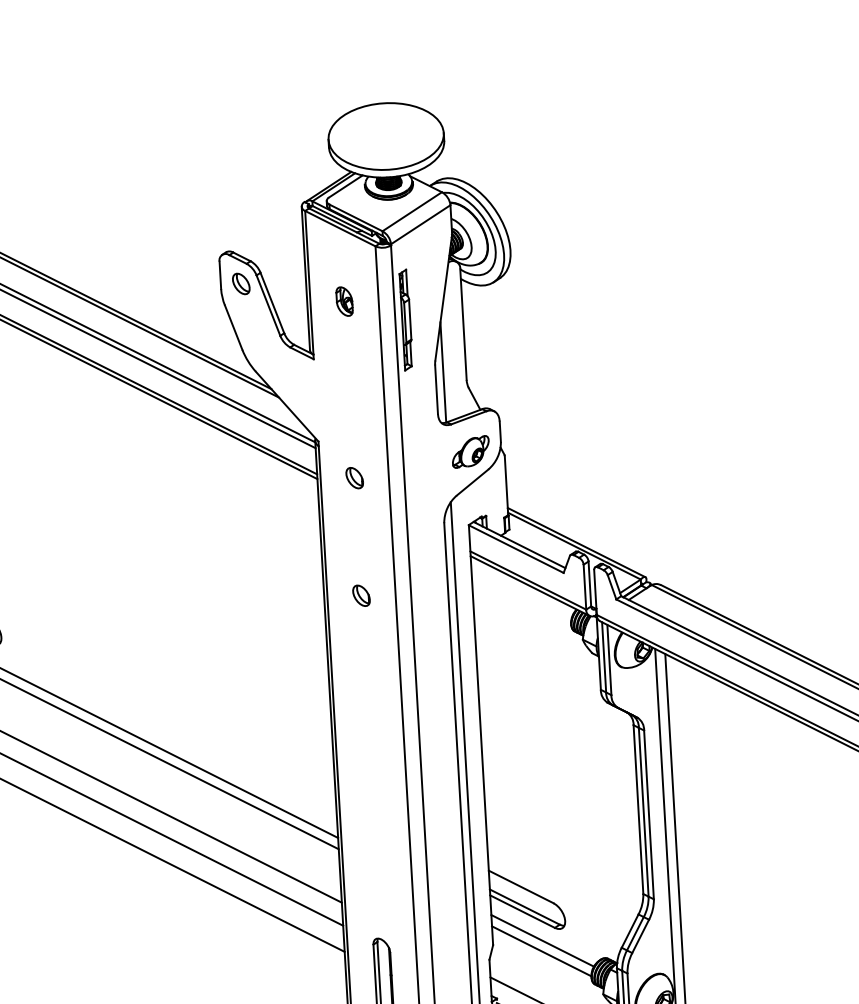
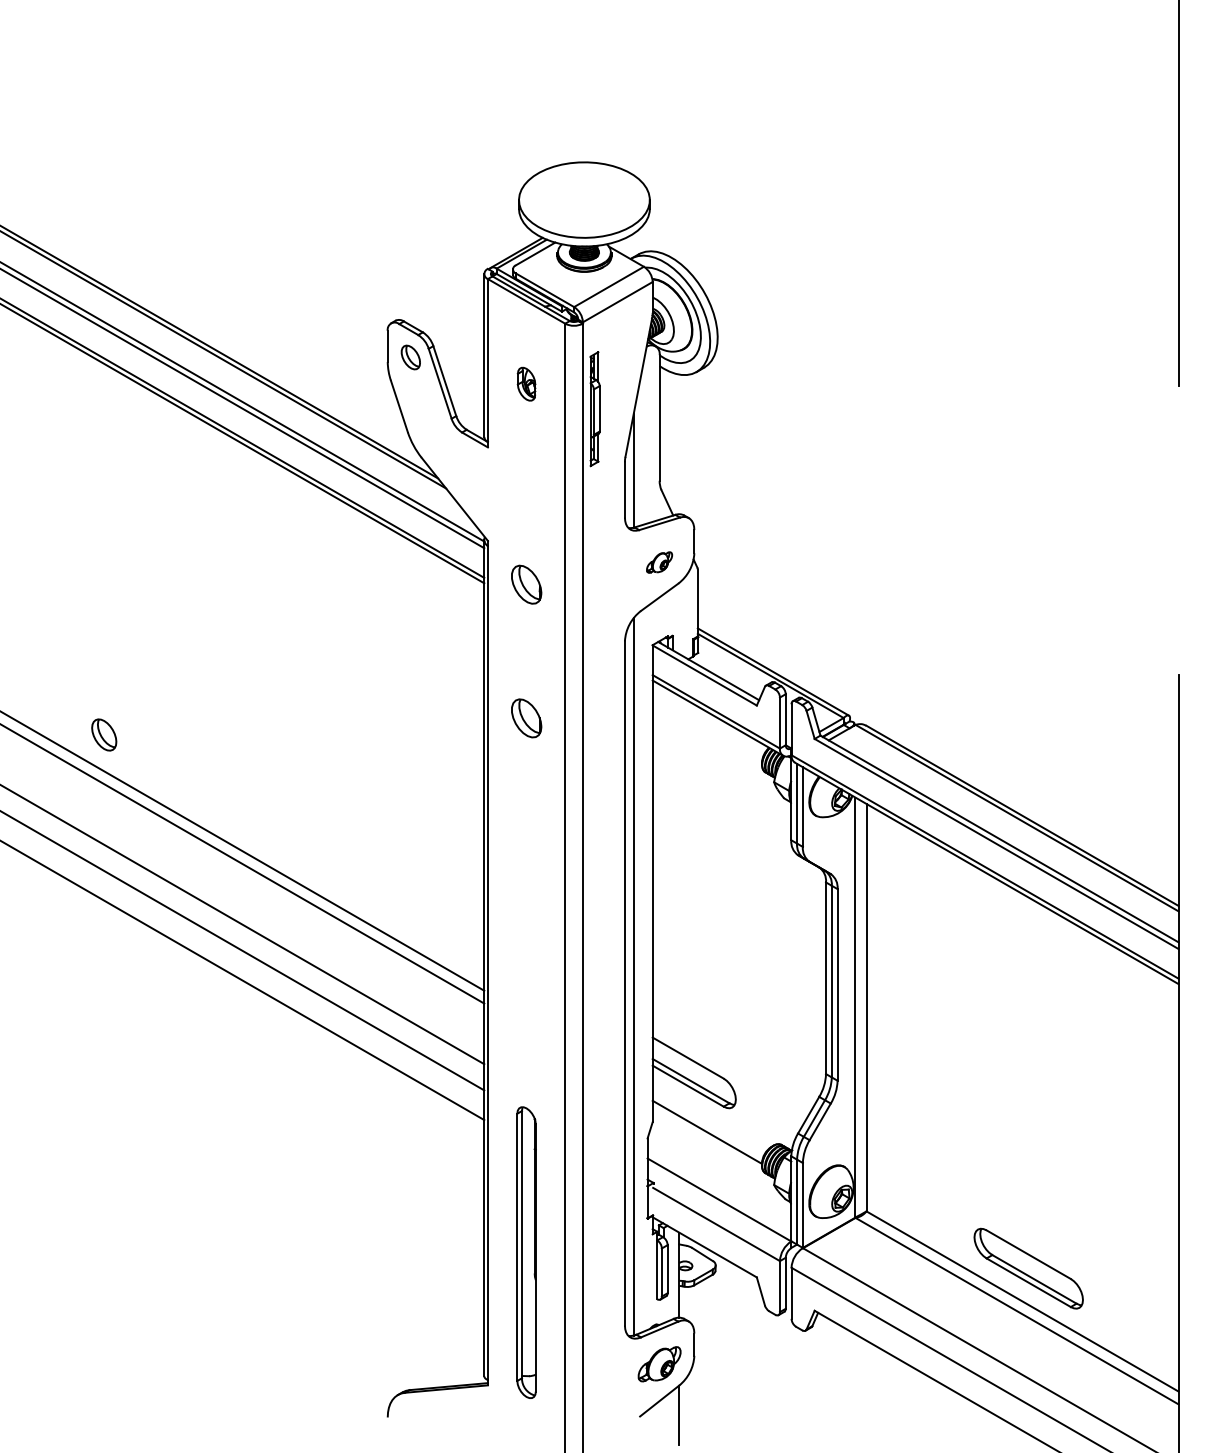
part: (470, 451) -> (659, 562), size x0.6
part: (354, 478) -> (526, 584), size x1.6
part: (361, 595) -> (526, 717), size x1.6
line: (542, 940) -> (708, 1120), removed

